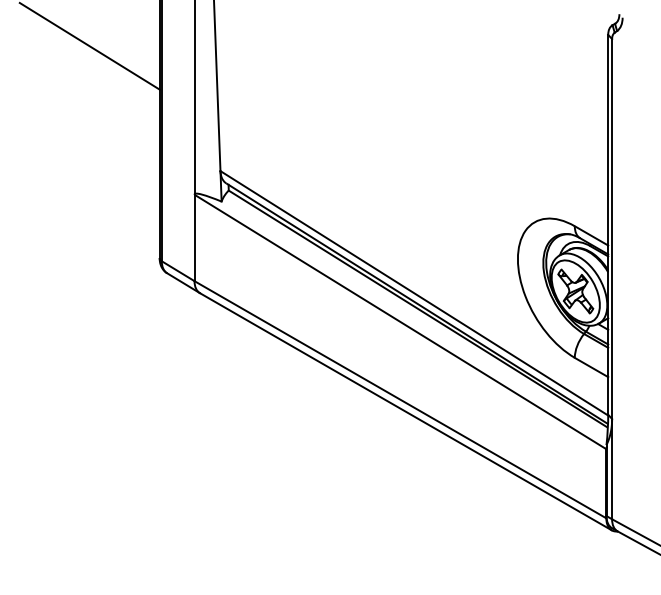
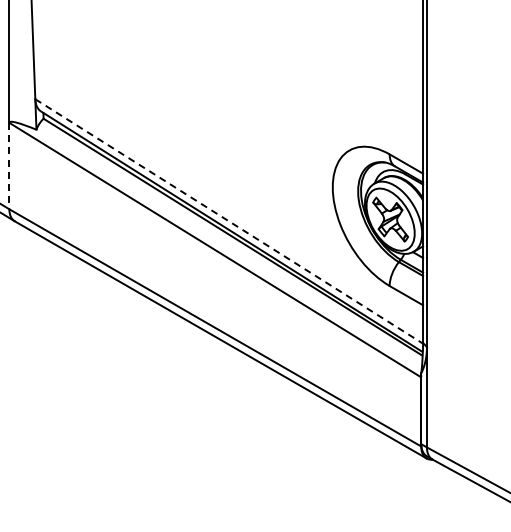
line: (194, 238) -> (9, 166), solid -> dashed
line: (414, 293) -> (229, 221), solid -> dashed

